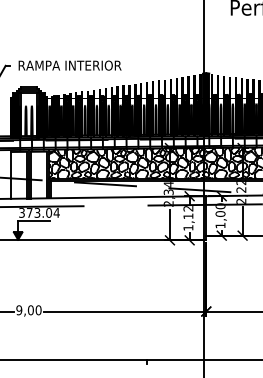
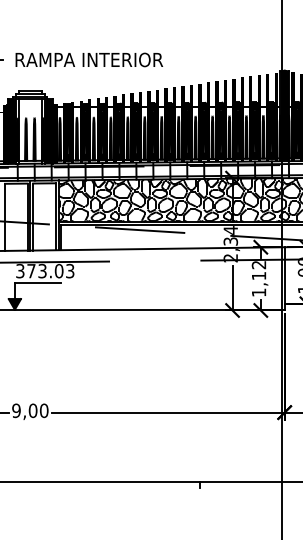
text: (56, 212) -> (69, 270), 373.04 -> 373.03

